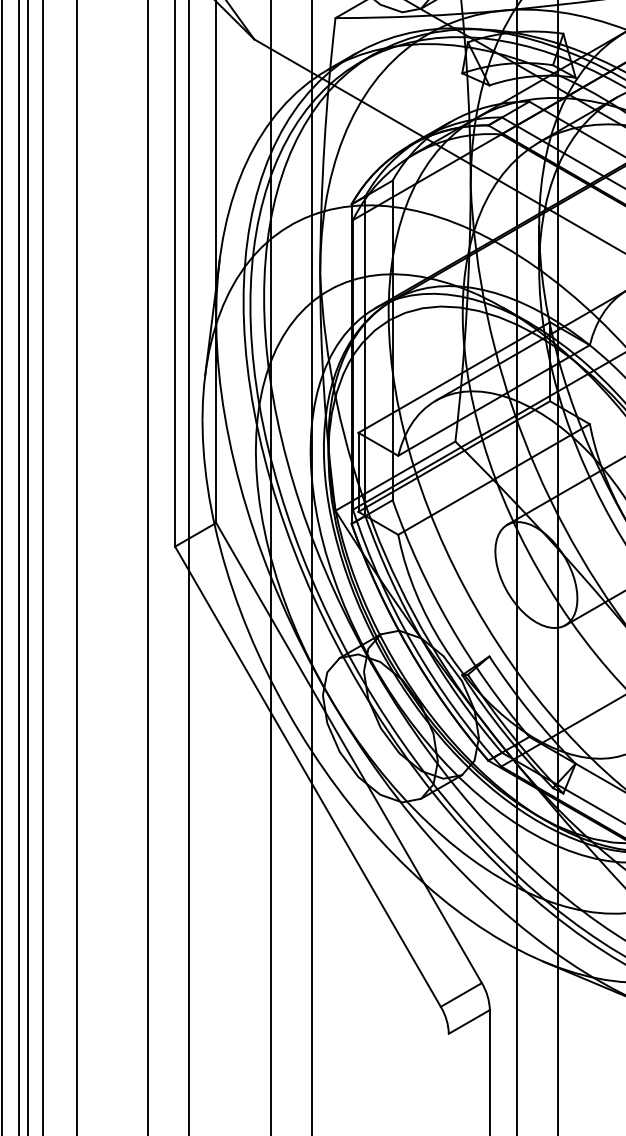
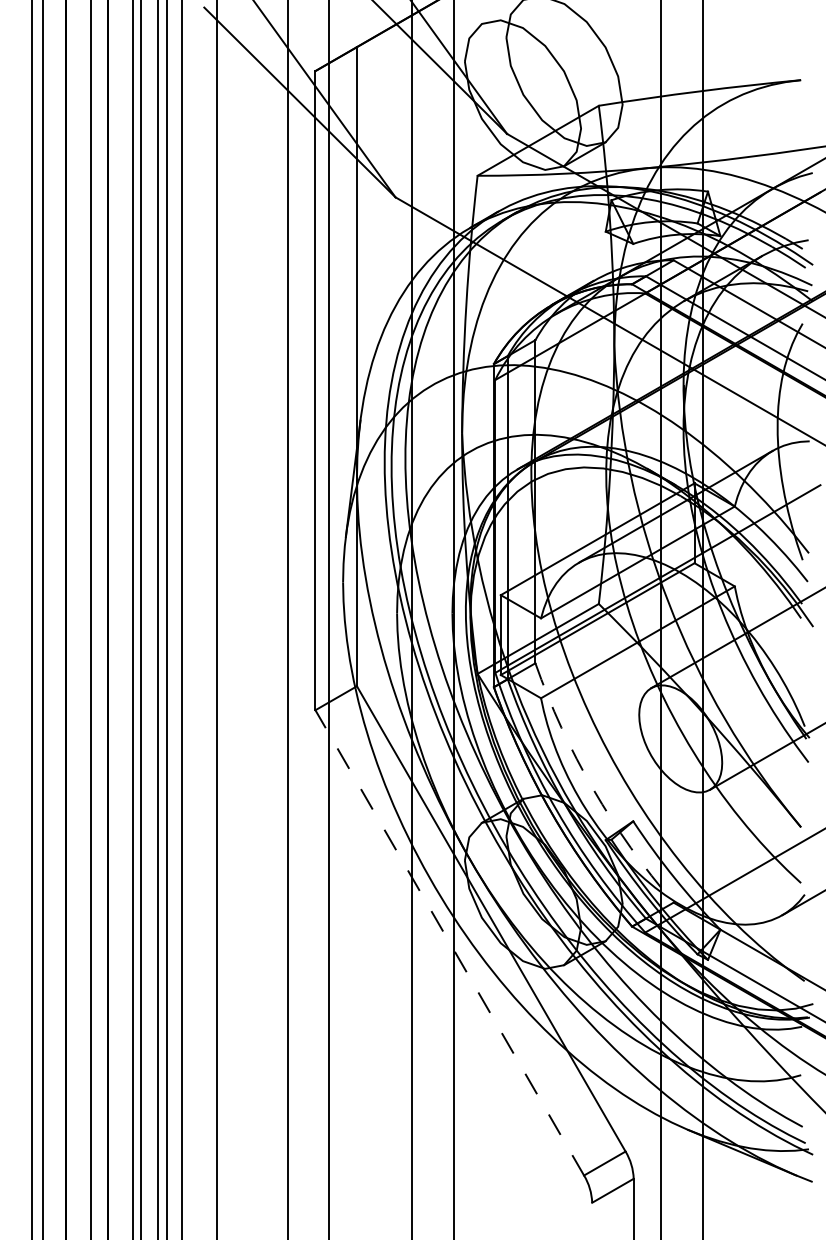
arc: (450, 625) -> (593, 789), solid -> dashed
line: (307, 776) -> (449, 942), solid -> dashed

